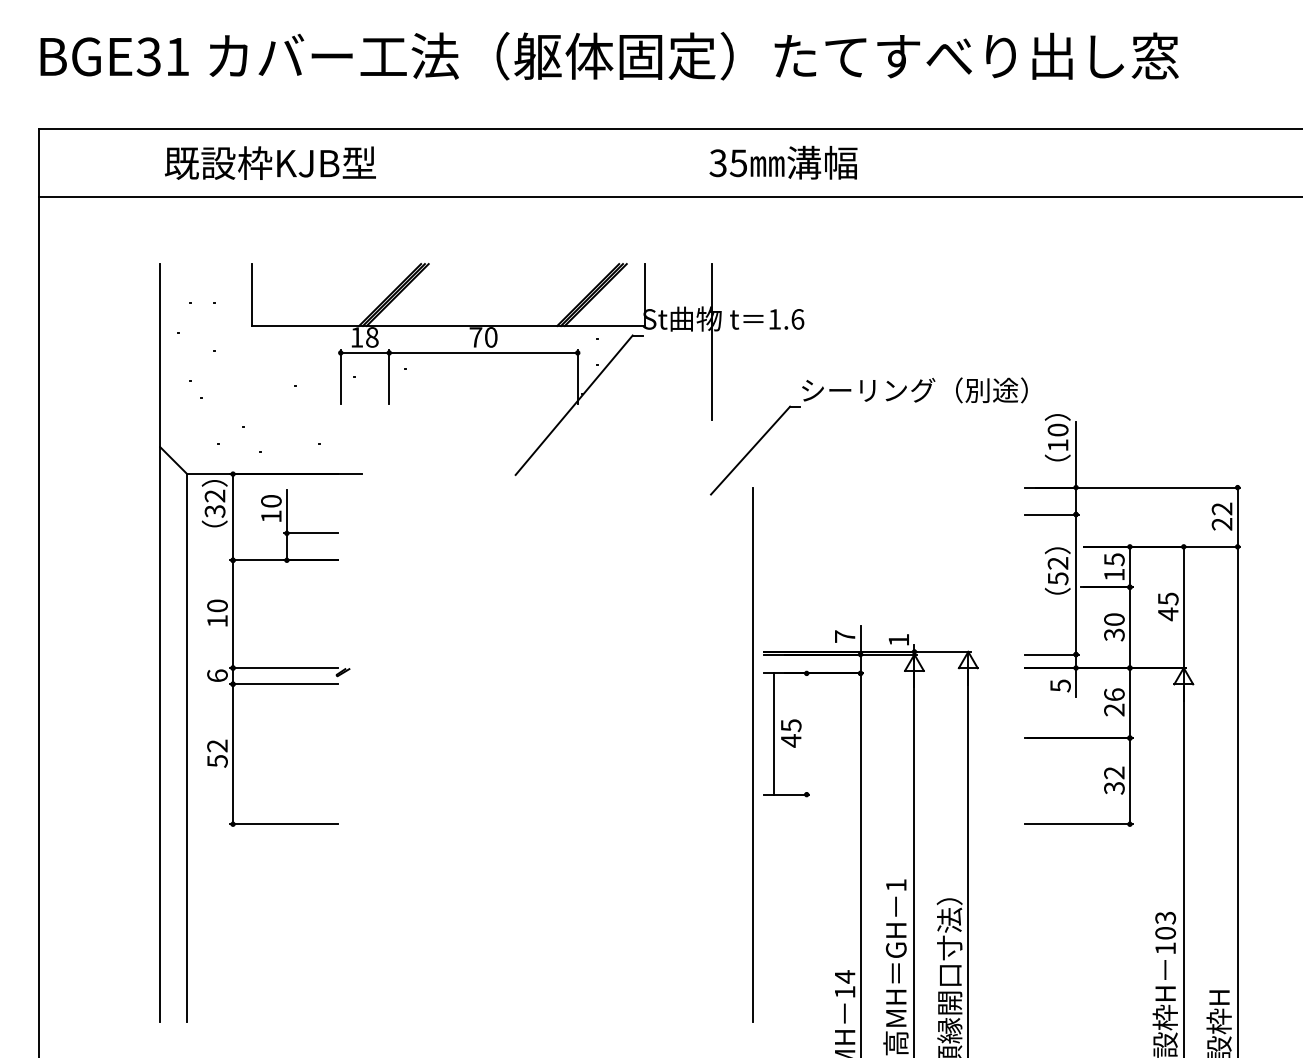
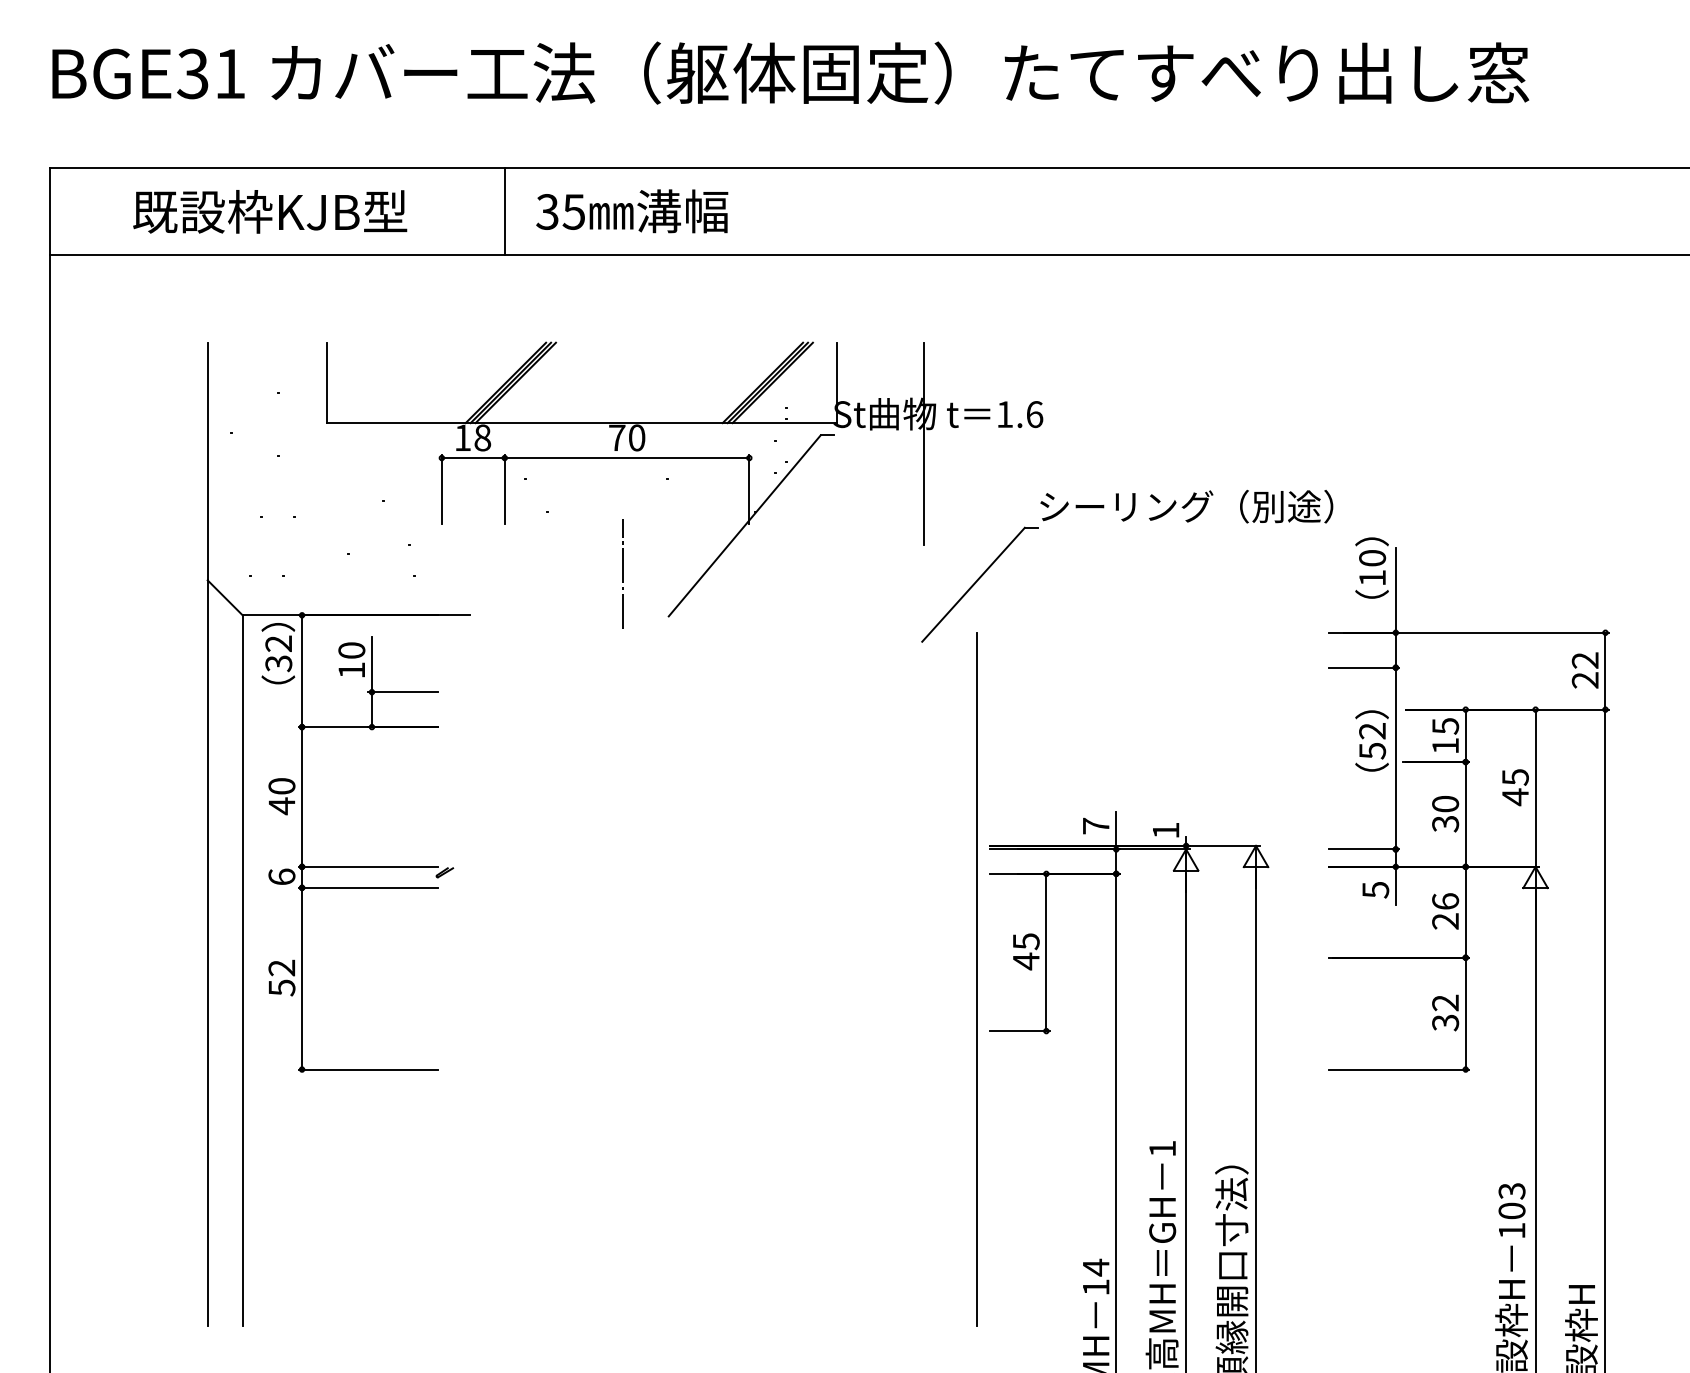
text: (269, 162) -> (268, 211), moved
line: (389, 162) -> (505, 211), added
text: (783, 162) -> (632, 211), moved
line: (480, 441) -> (623, 572), added
text: (217, 621) -> (281, 806), 10 -> 40
line: (773, 733) -> (1046, 951), moved

